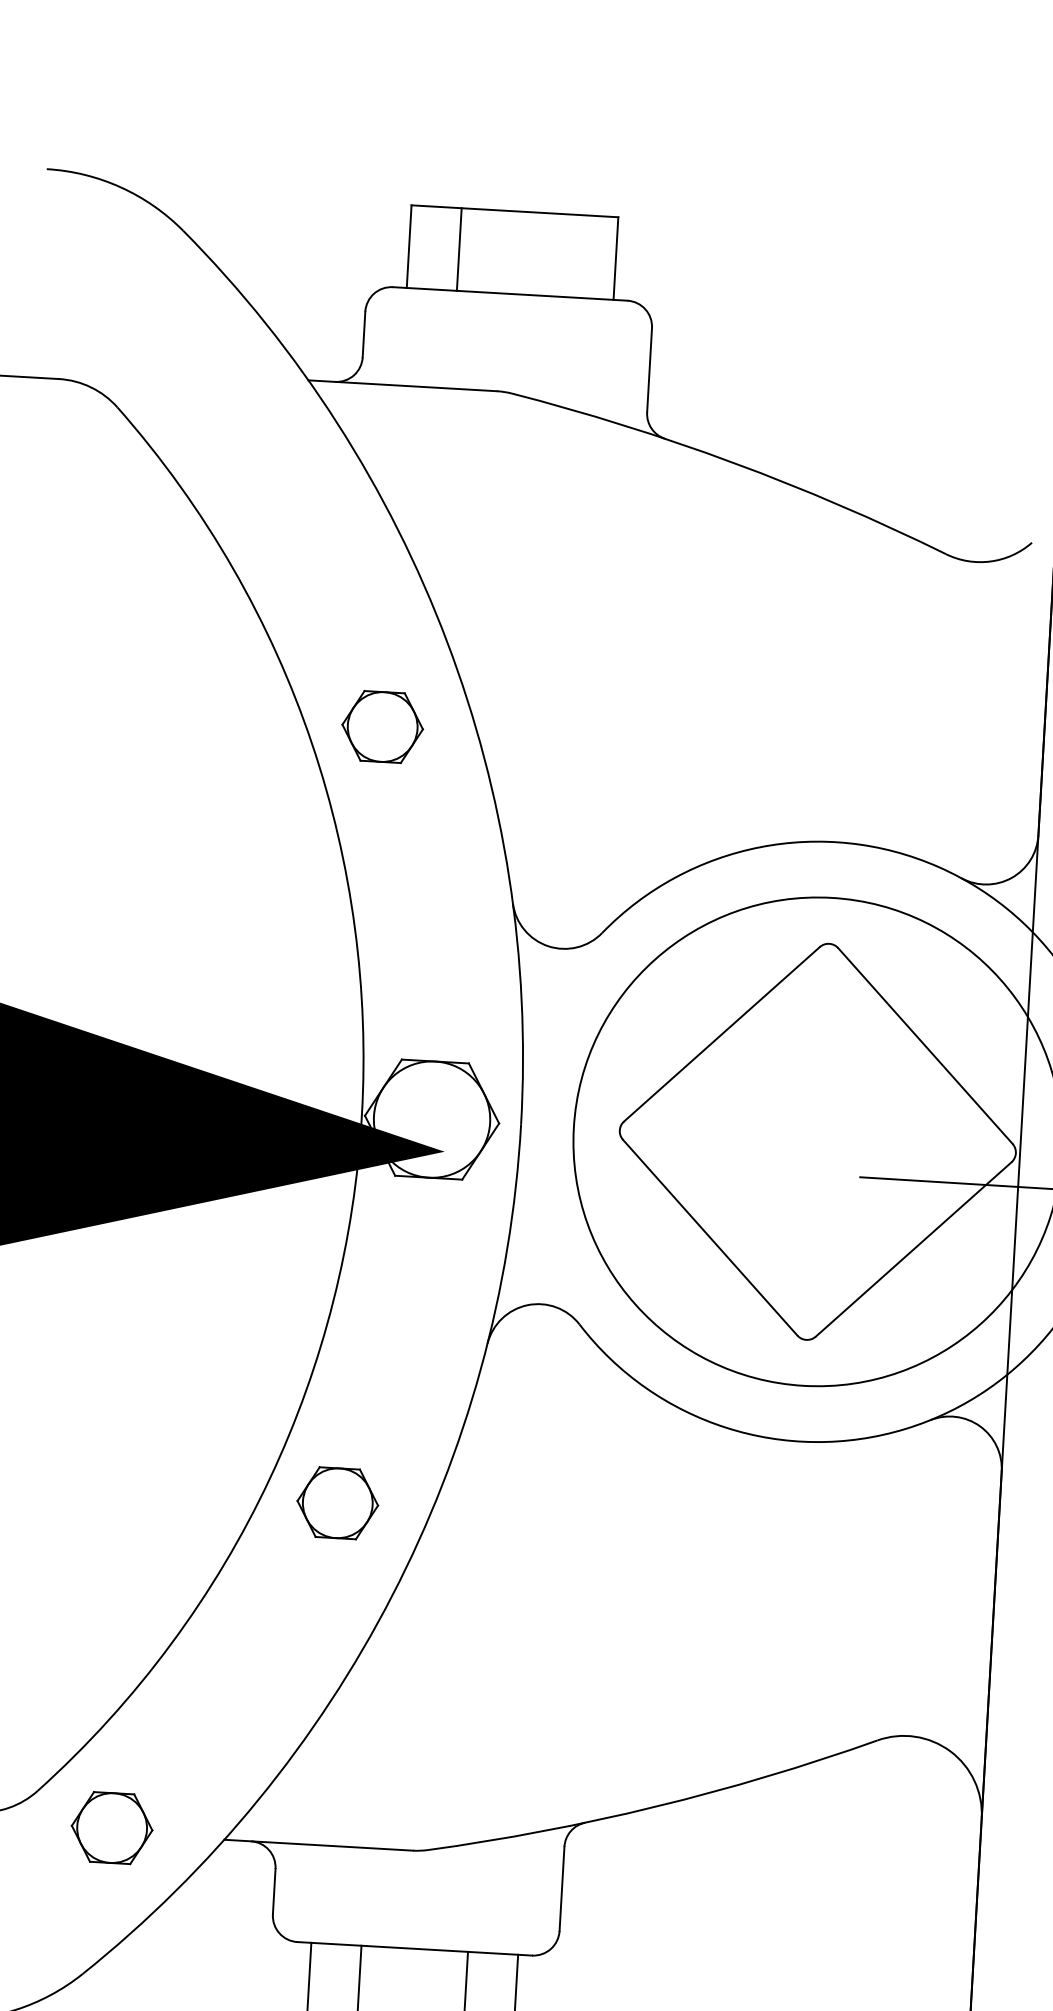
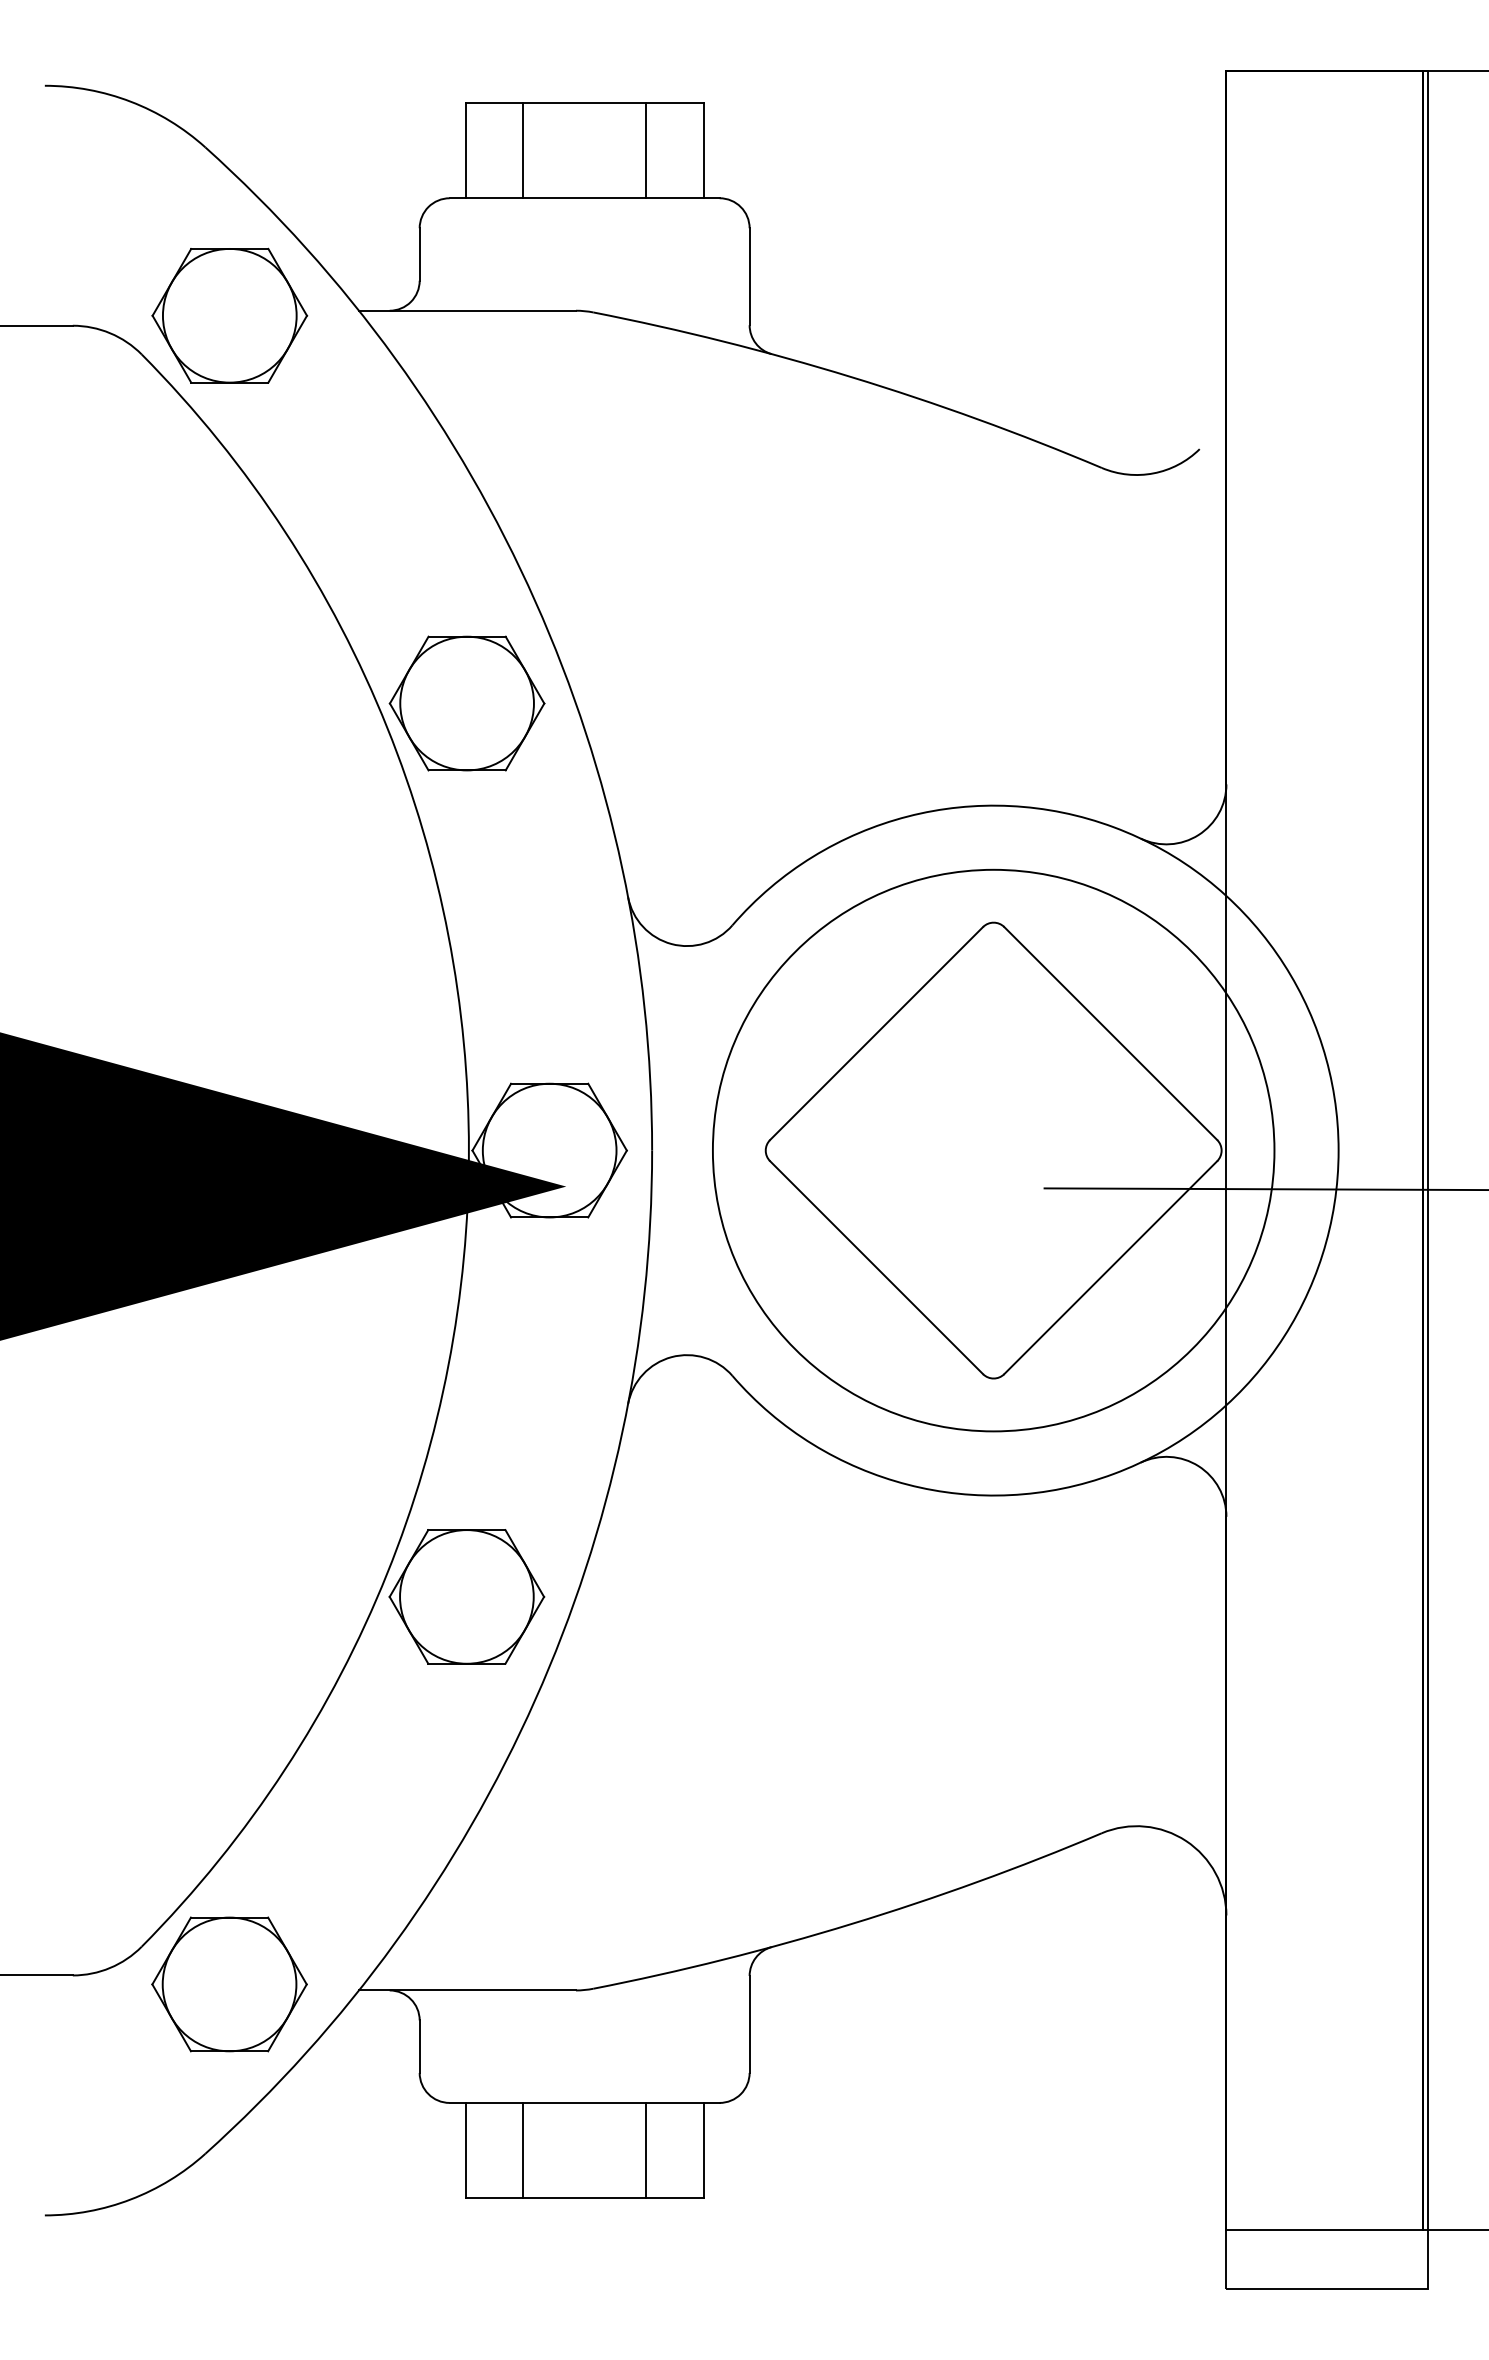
line: (565, 255) -> (645, 150), added
part: (195, 378) -> (229, 315), added
part: (382, 726) -> (466, 703), size x1.67
part: (337, 1502) -> (466, 1596), size x1.67
part: (112, 1828) -> (229, 1984), size x1.67

